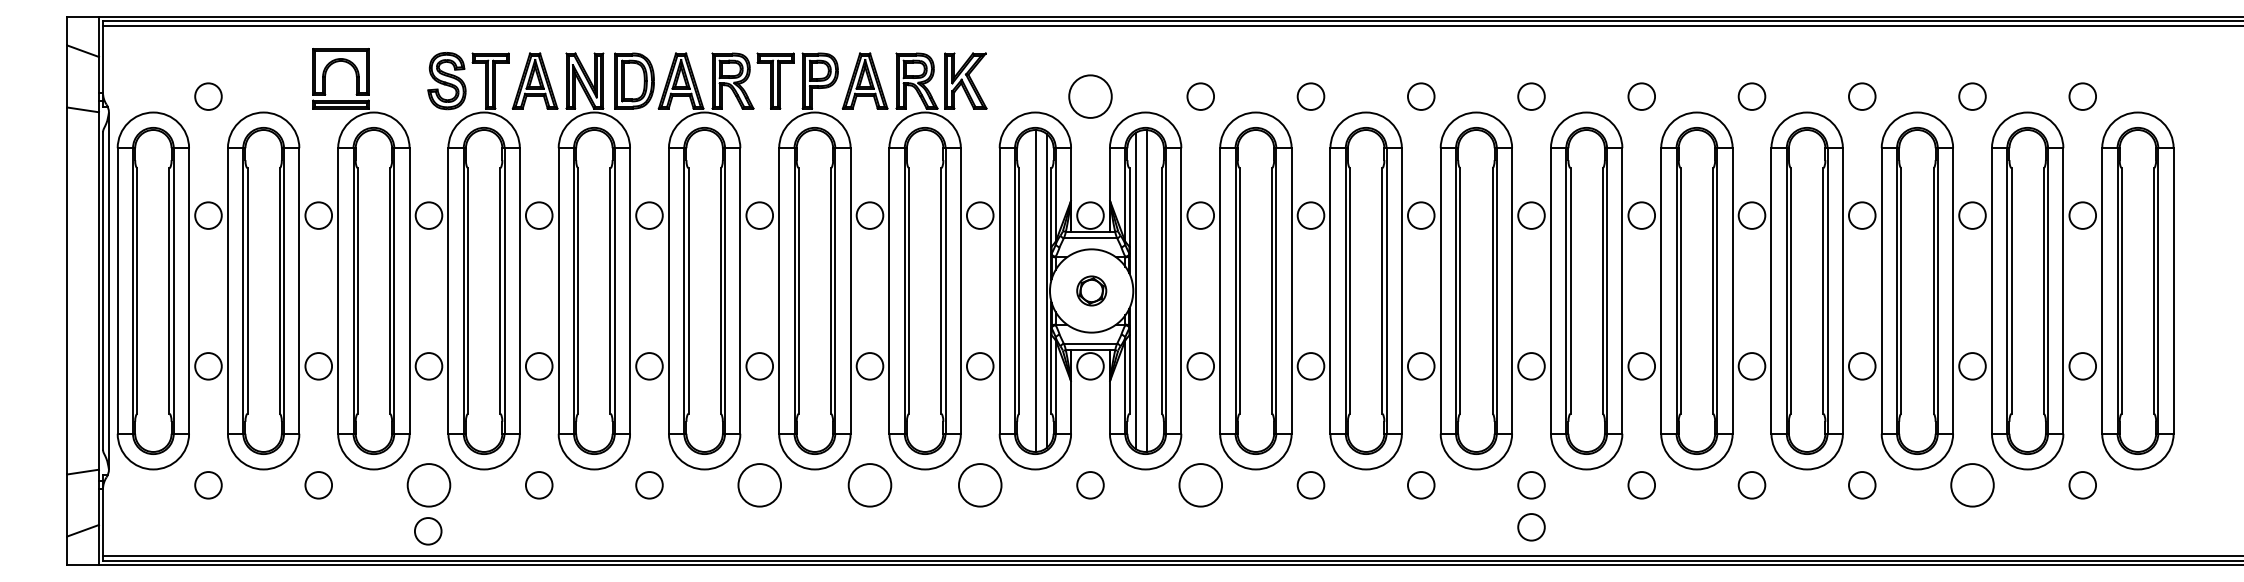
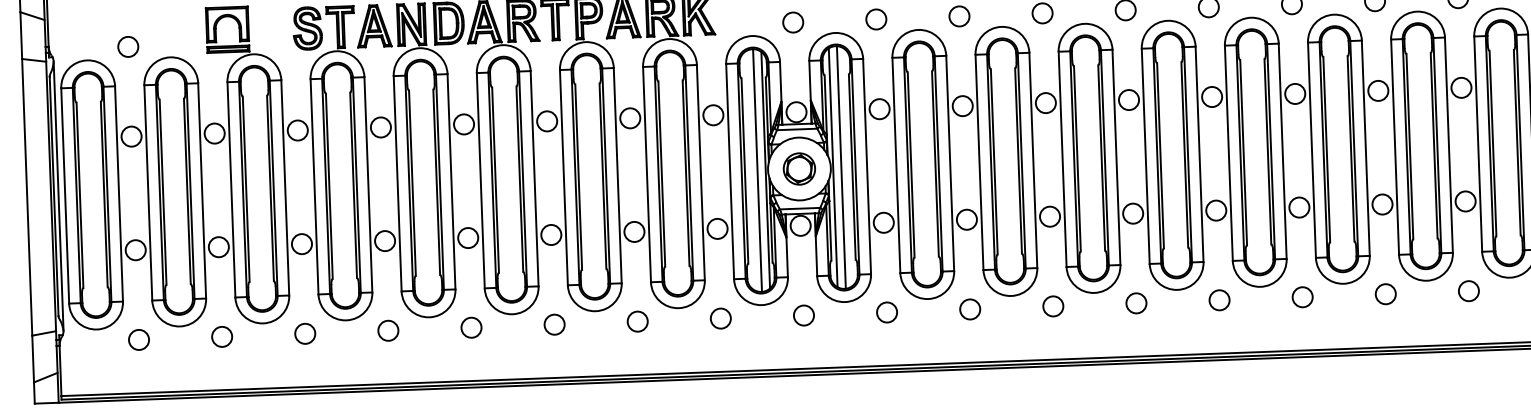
circle: (1090, 96) -> (793, 22), size x0.62
part: (1091, 290) -> (799, 168), size x1.43
circle: (428, 485) -> (304, 333), size x0.62
circle: (759, 485) -> (554, 324), size x0.62
circle: (869, 485) -> (637, 321), size x0.62
circle: (979, 485) -> (720, 318), size x0.62
circle: (1200, 485) -> (886, 312), size x0.62
circle: (1972, 485) -> (1468, 291), size x0.62
circle: (1531, 527) -> (1137, 335), removed
circle: (428, 531) -> (306, 368), removed

